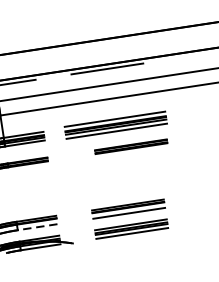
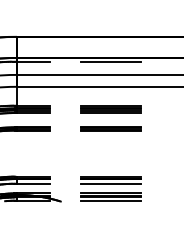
part: (115, 125) -> (110, 109), size x0.71
part: (130, 146) -> (110, 128), moved
line: (37, 226) -> (33, 183), dashed -> solid

